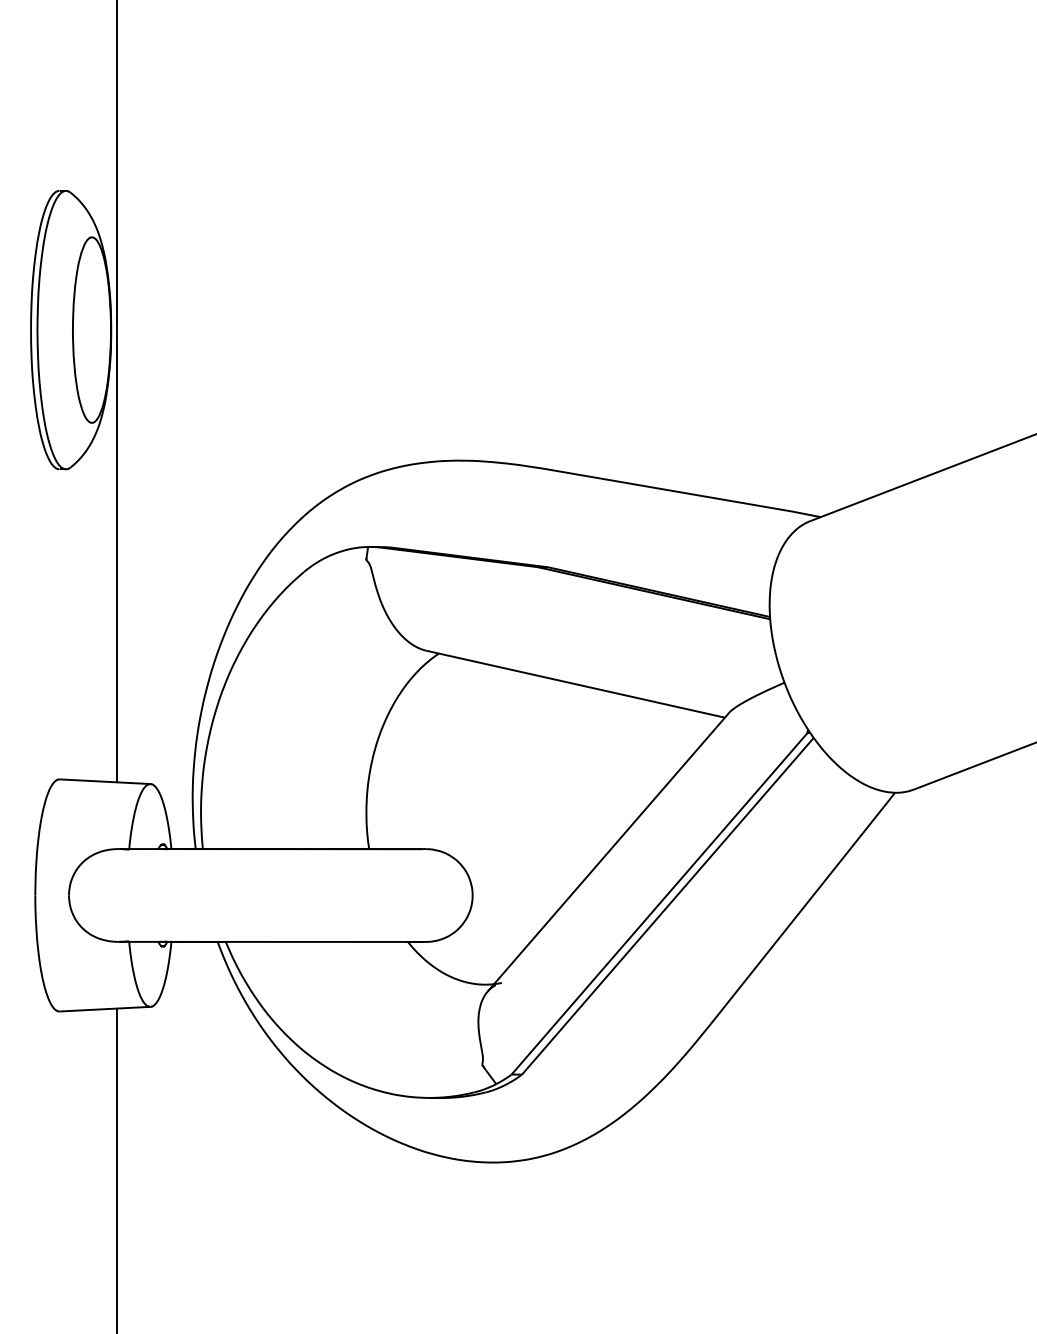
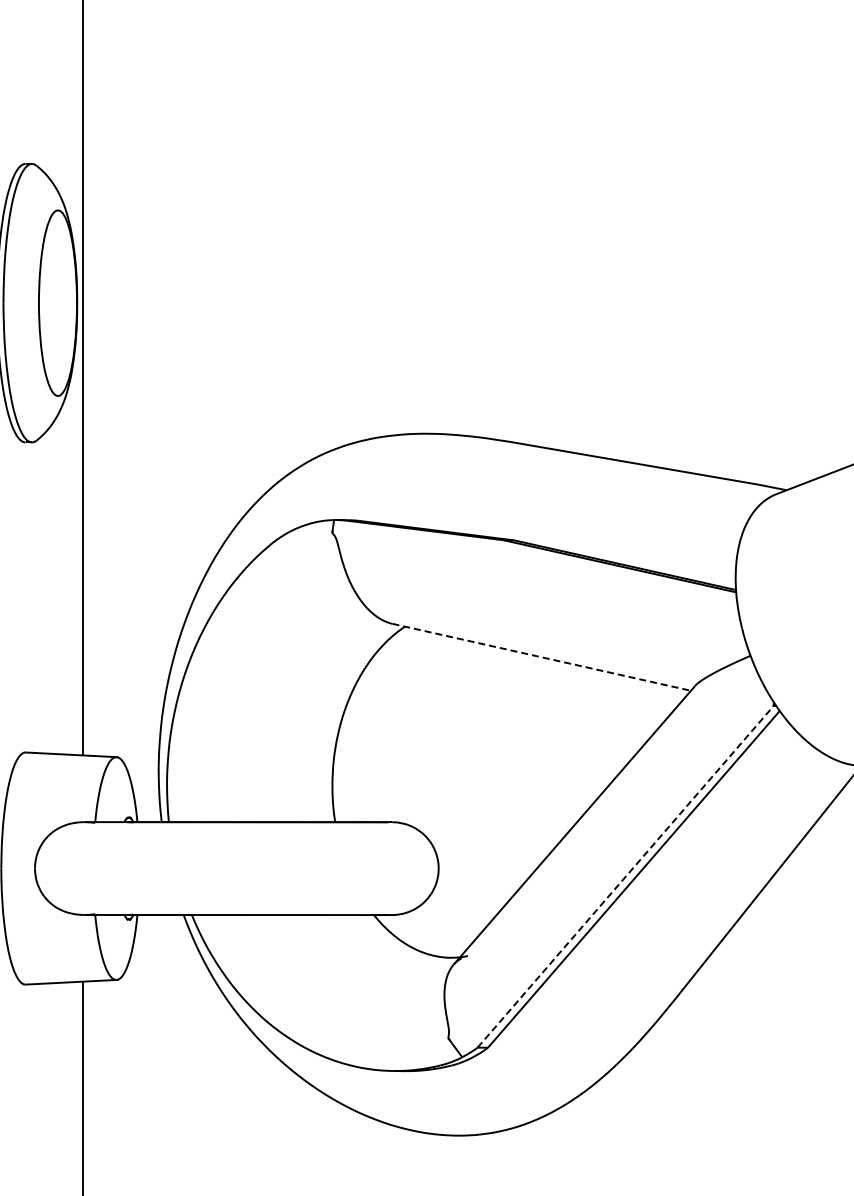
line: (575, 684) -> (541, 657), solid -> dashed
line: (659, 903) -> (625, 876), solid -> dashed

